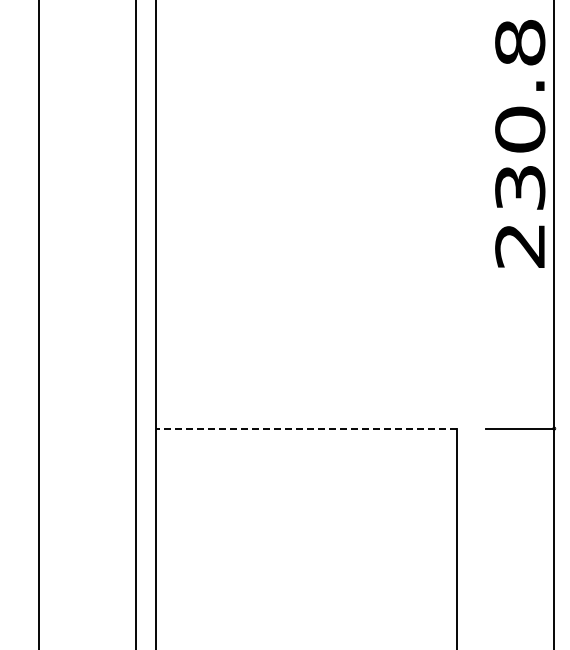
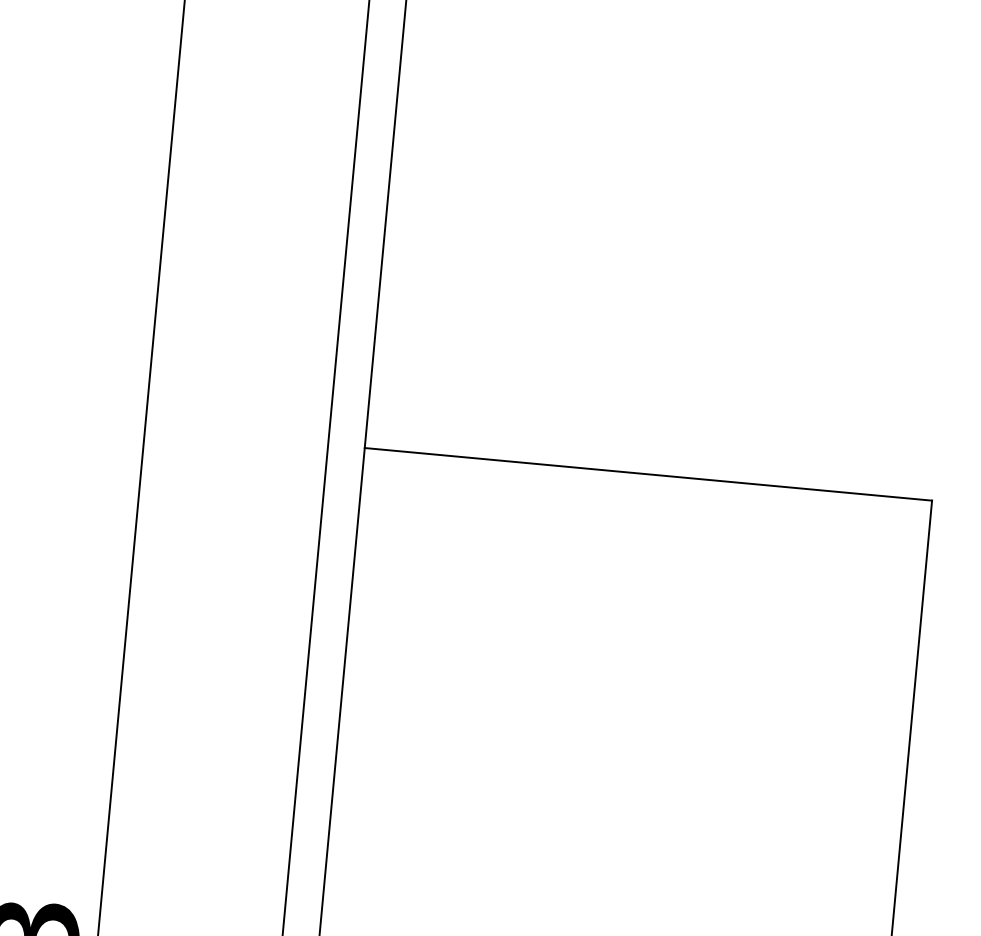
line: (306, 428) -> (648, 474), dashed -> solid

